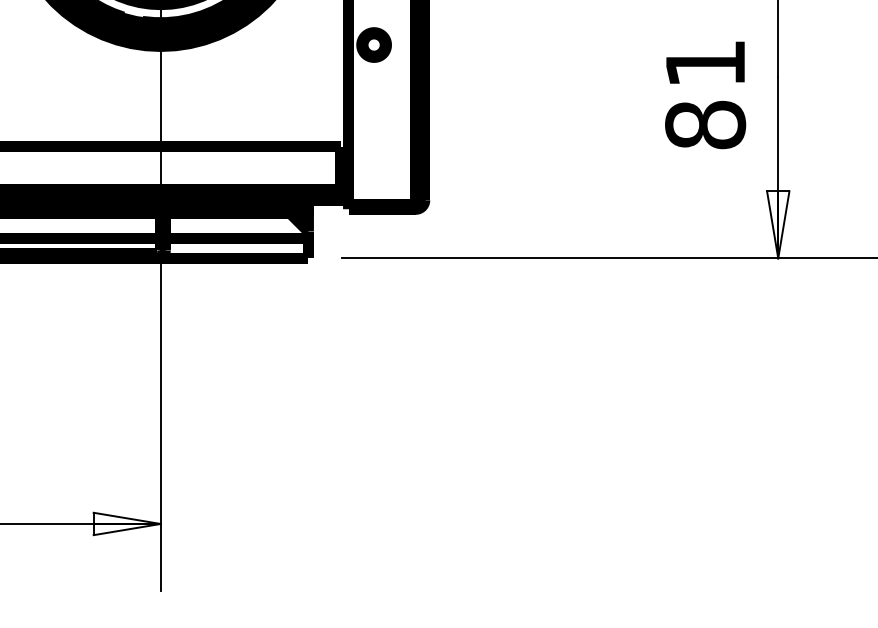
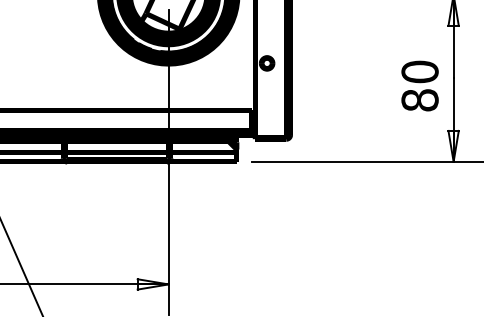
text: (704, 62) -> (419, 71), 81 -> 80

